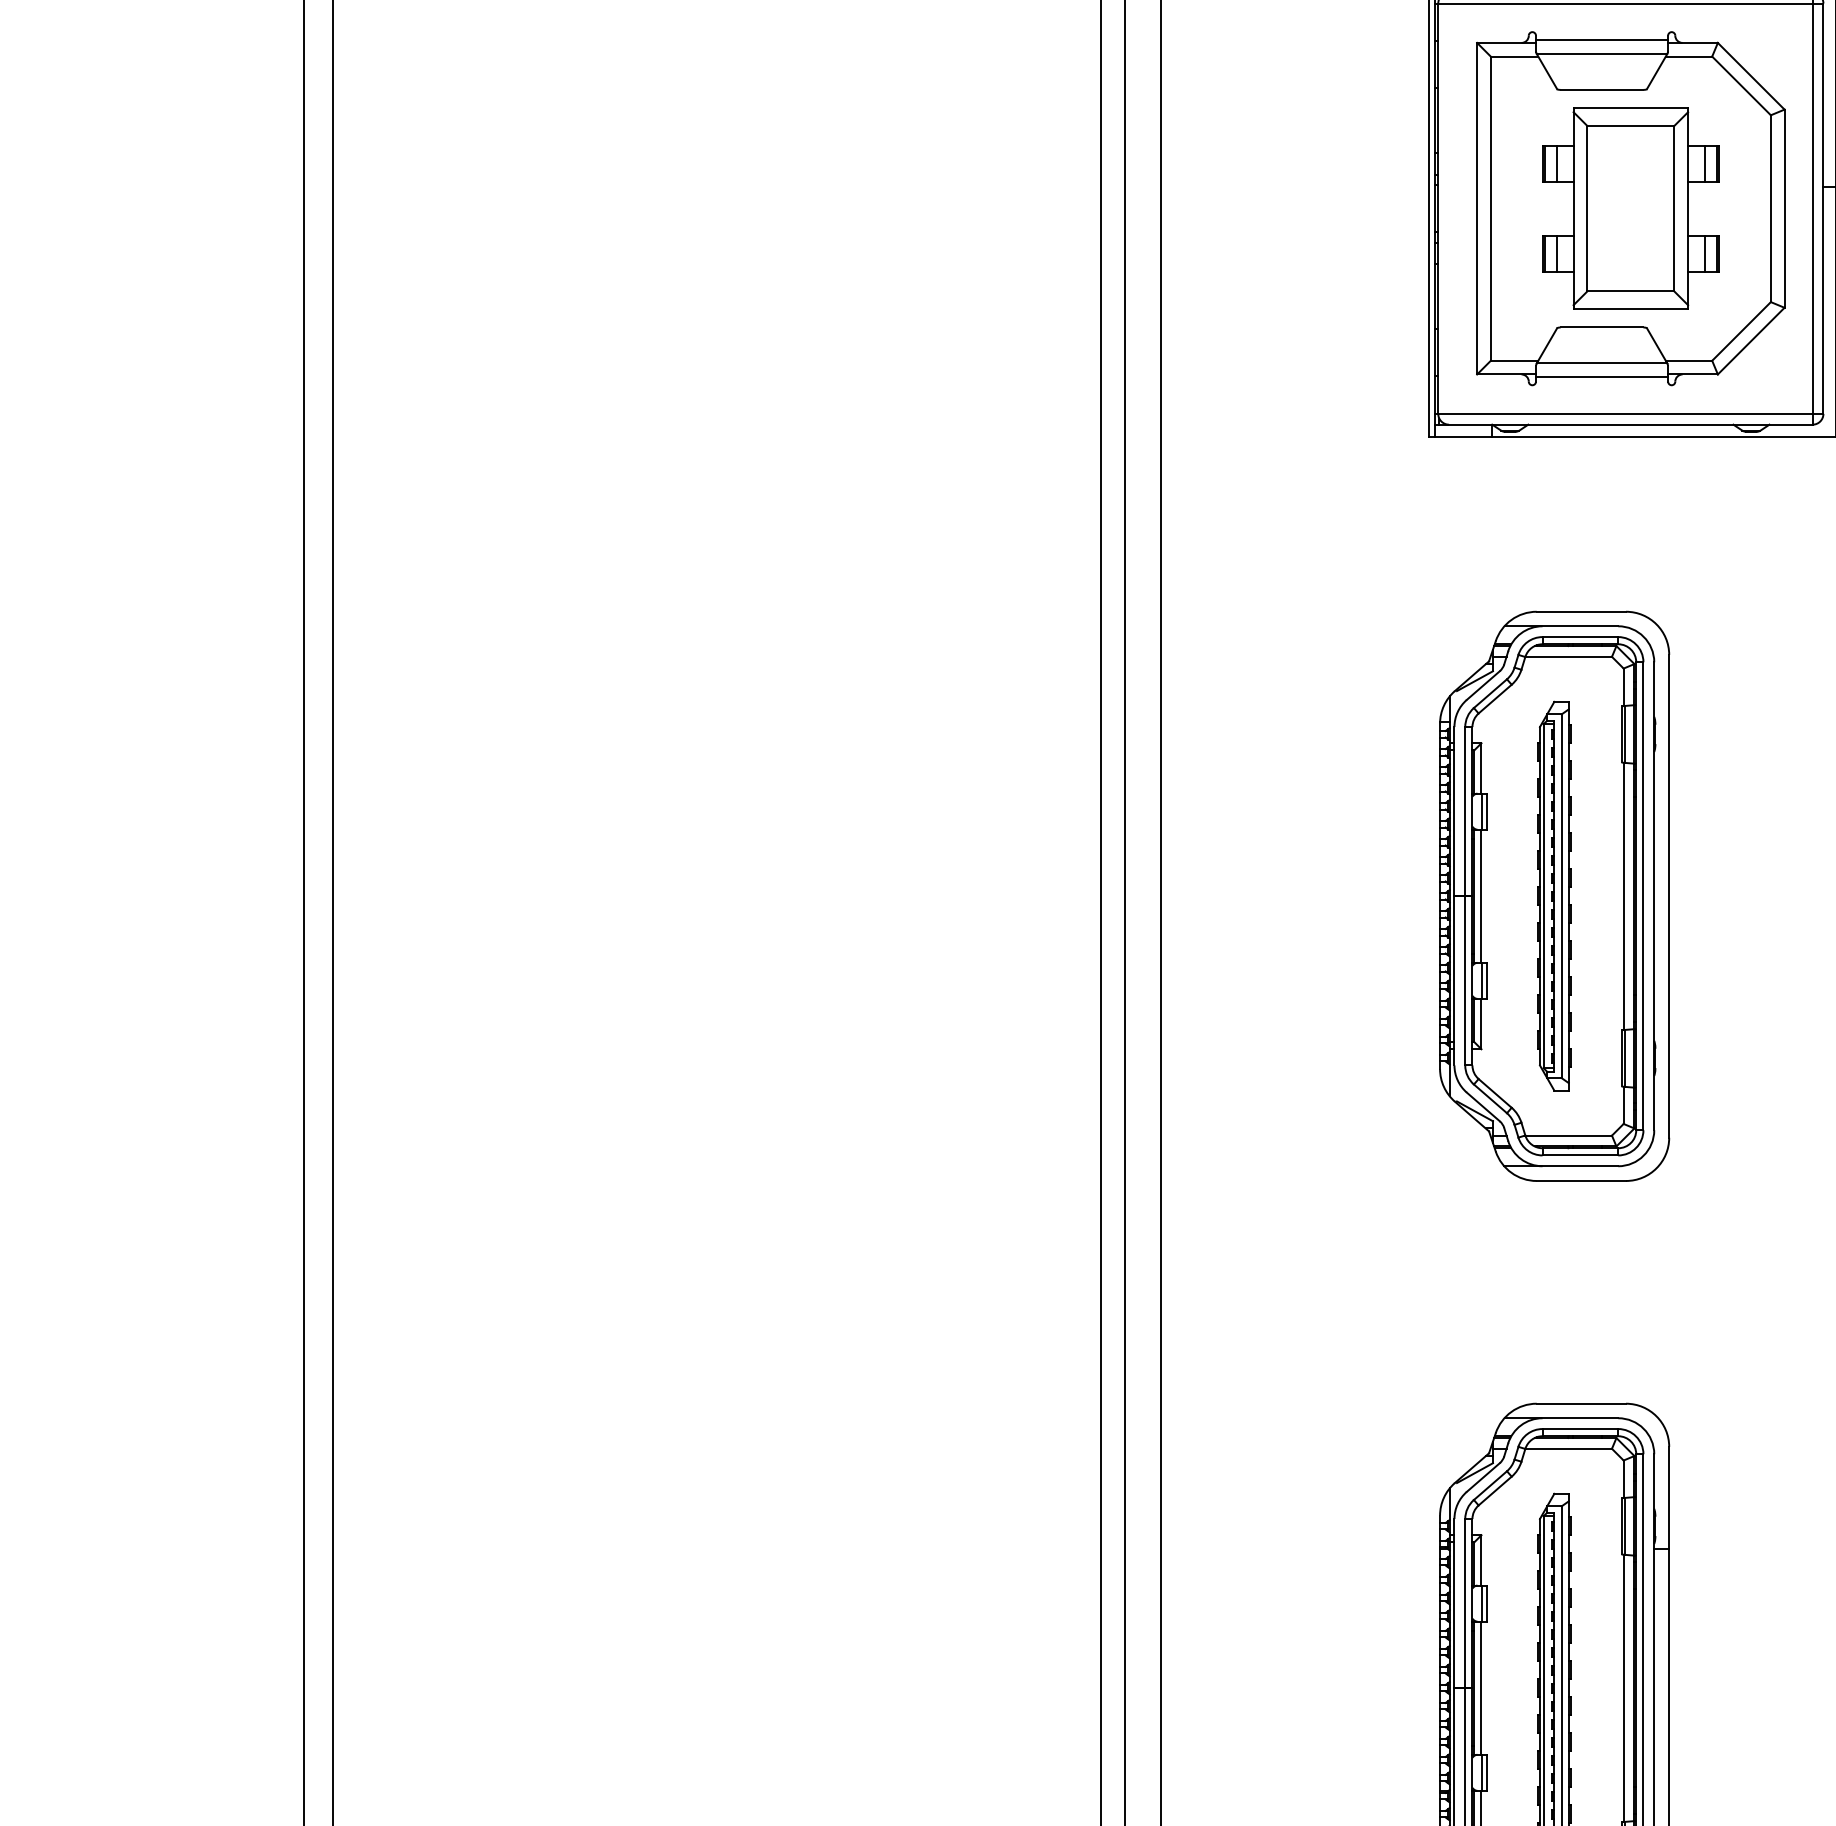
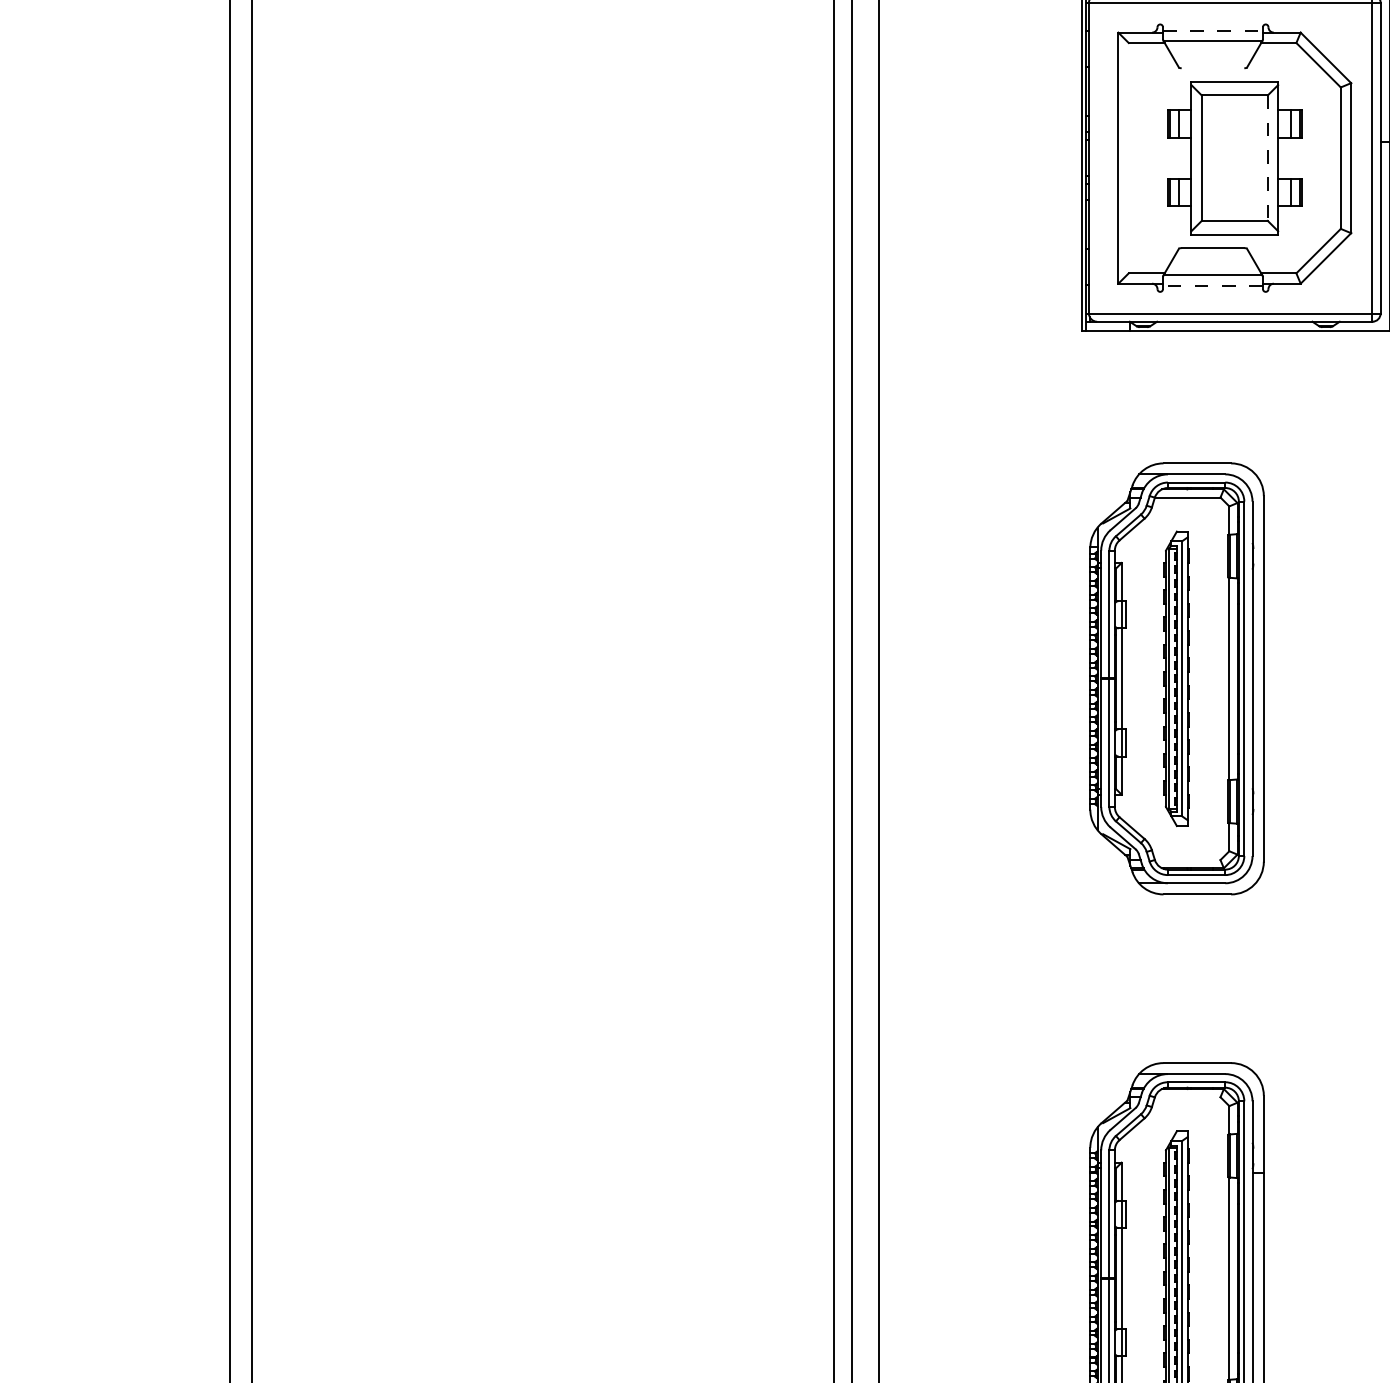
line: (1602, 40) -> (1213, 30), solid -> dashed
line: (1601, 90) -> (1212, 68), removed
line: (1490, 209) -> (1128, 158), removed
line: (1674, 209) -> (1267, 158), solid -> dashed
line: (1601, 376) -> (1212, 285), solid -> dashed
line: (1568, 1136) -> (1187, 860), removed
line: (1568, 1449) -> (1187, 1097), removed

